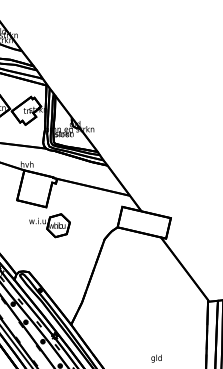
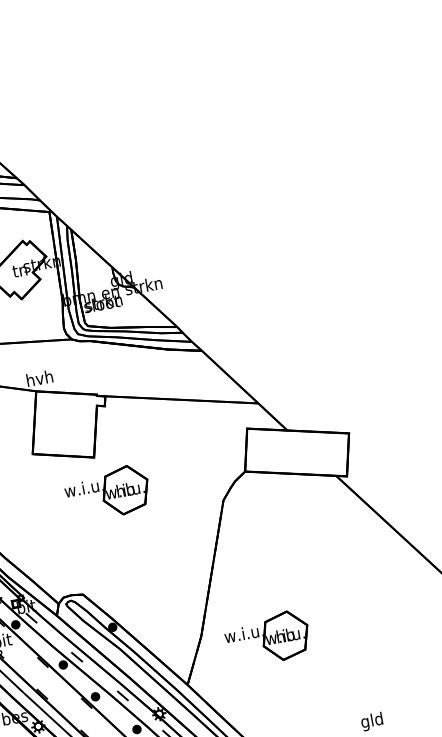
part: (113, 309) -> (267, 638), added

